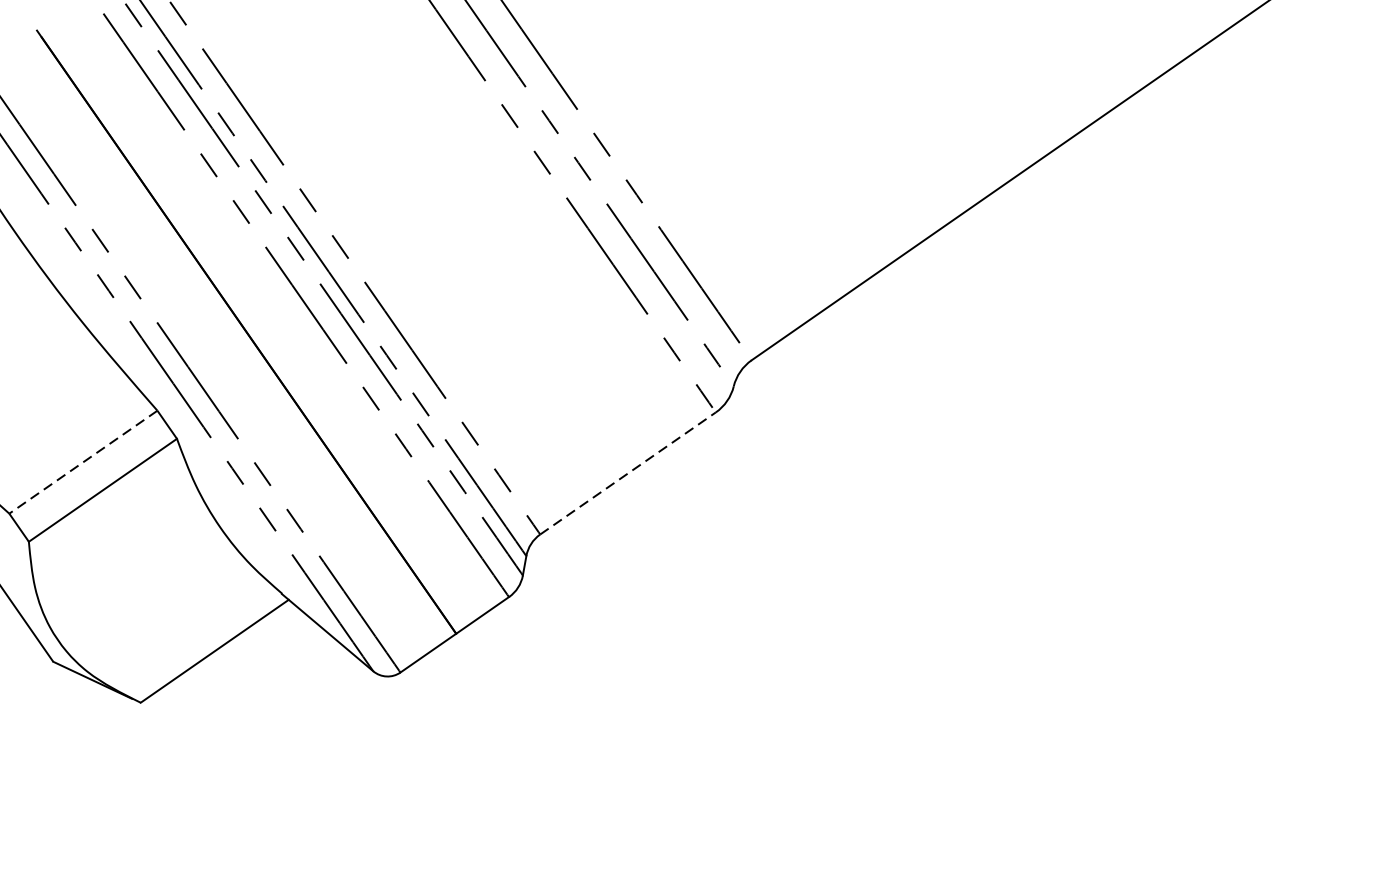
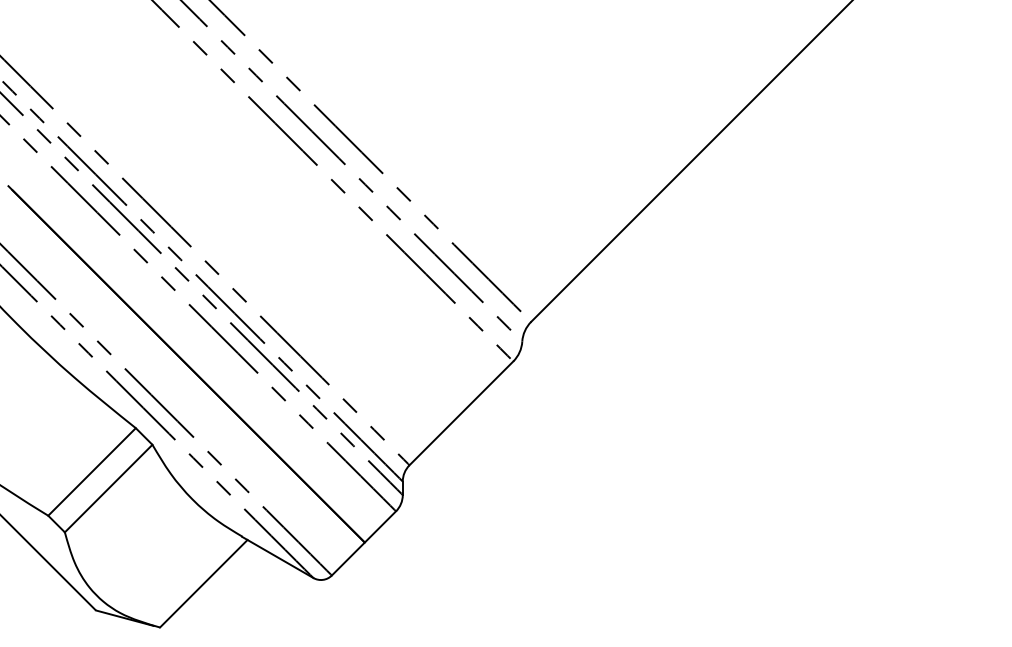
line: (84, 461) -> (92, 471), dashed -> solid
line: (628, 472) -> (461, 412), dashed -> solid

